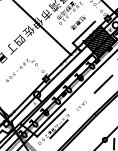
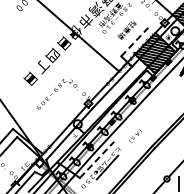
text: (28, 31) -> (63, 43), 佐 -> 目
line: (83, 32) -> (134, 42), solid -> dashed
line: (103, 84) -> (162, 107), removed
line: (51, 122) -> (97, 159), solid -> dashed

